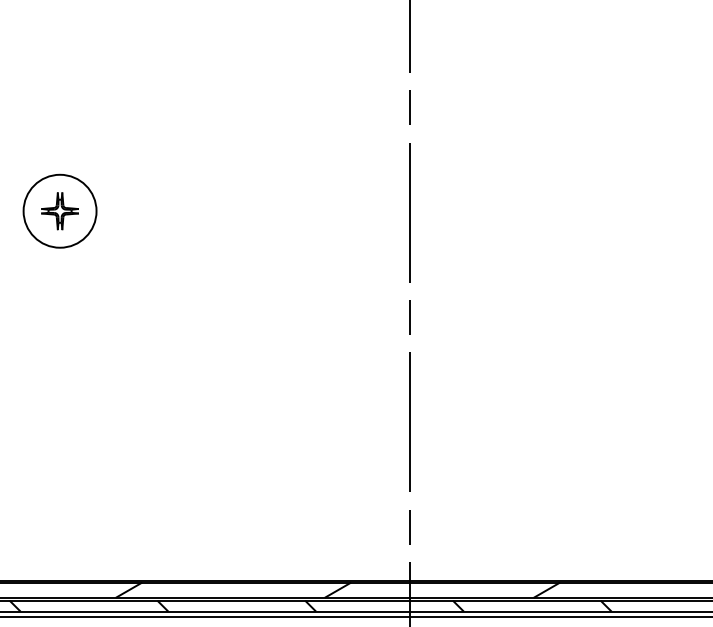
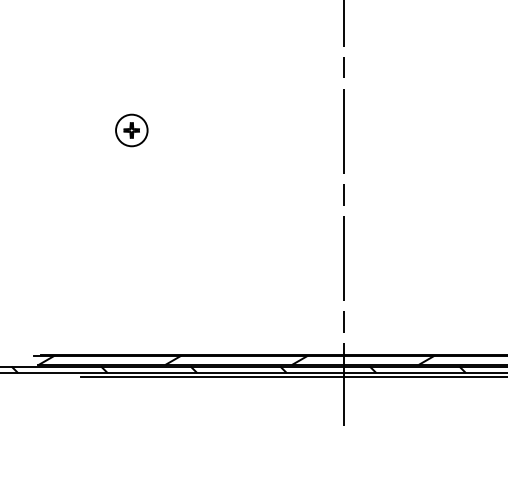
part: (59, 211) -> (131, 130), size x0.71

